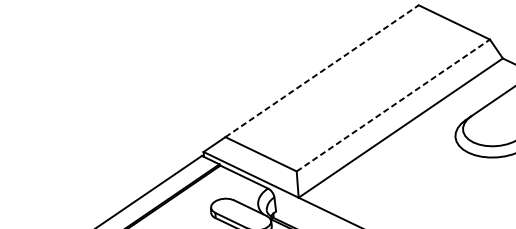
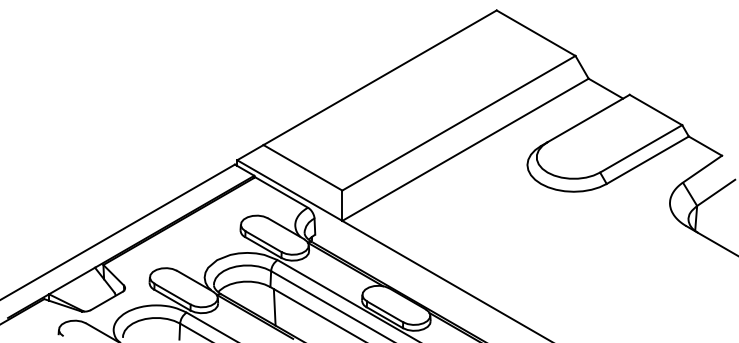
line: (322, 70) -> (380, 77), dashed -> solid
line: (392, 105) -> (458, 123), dashed -> solid

